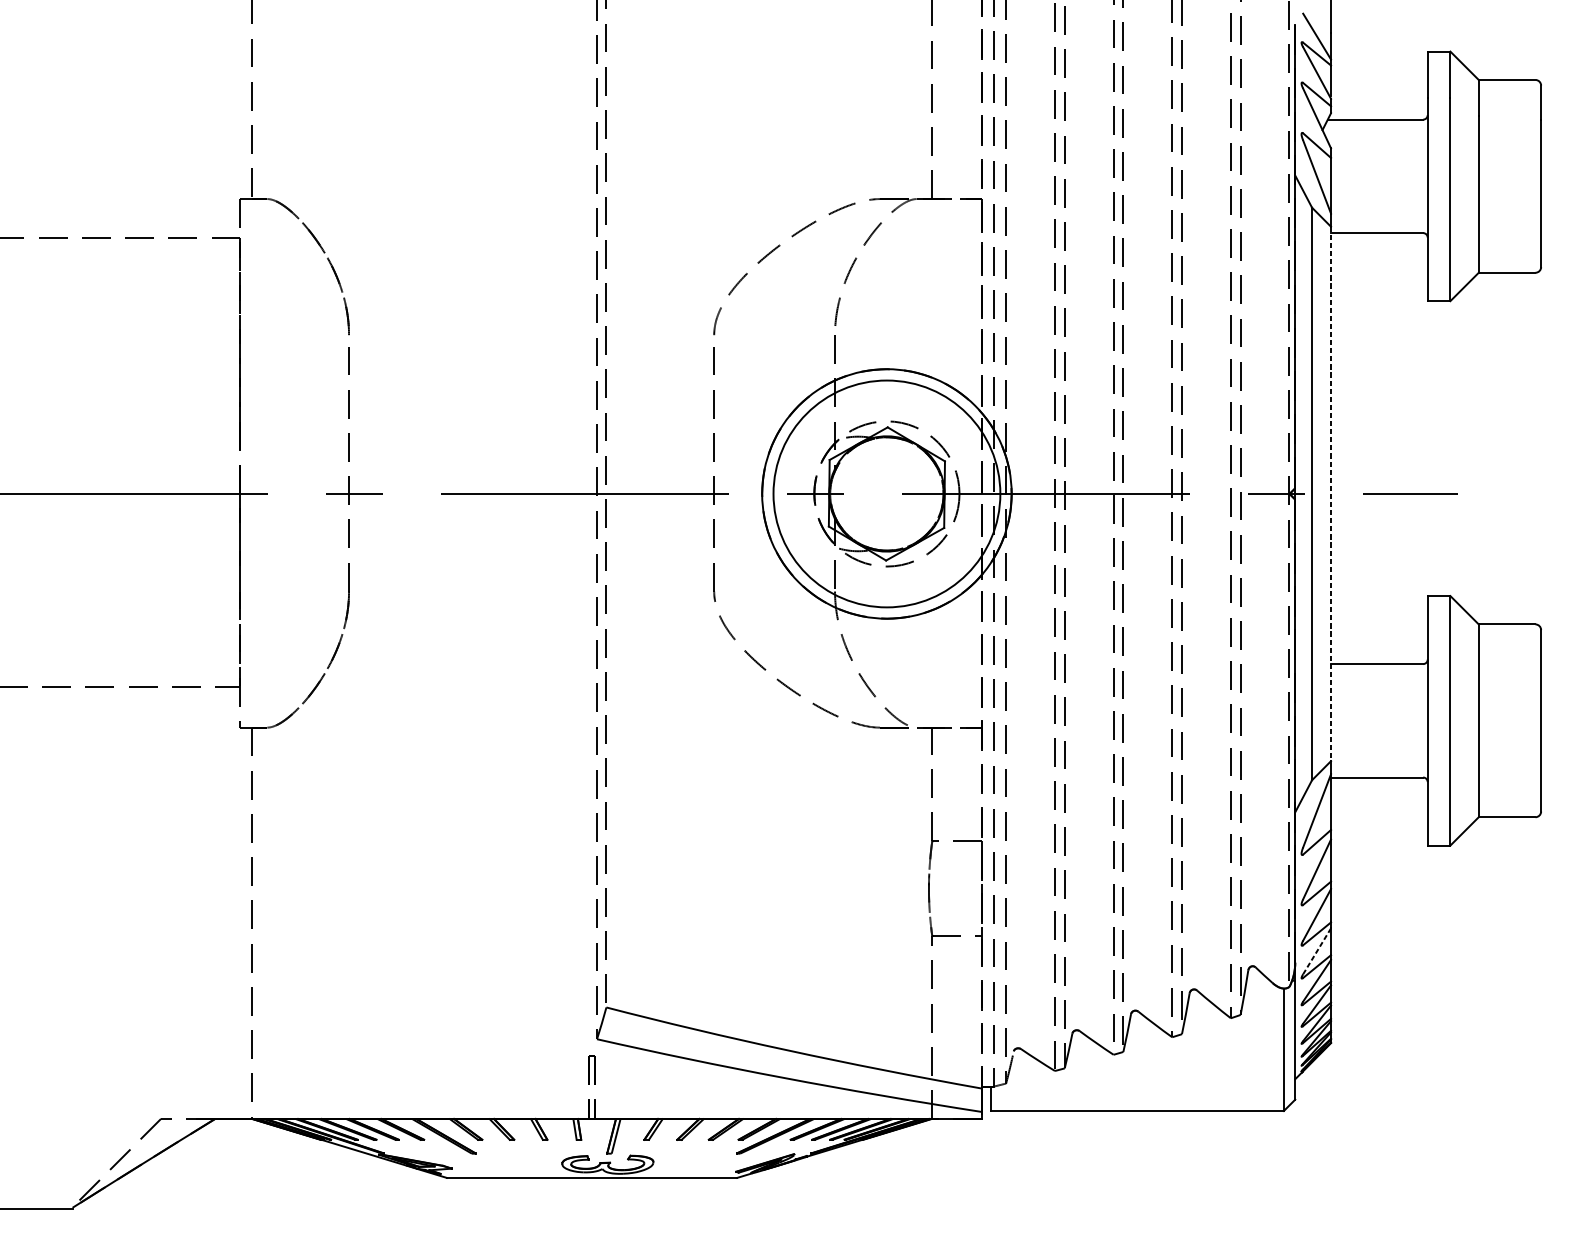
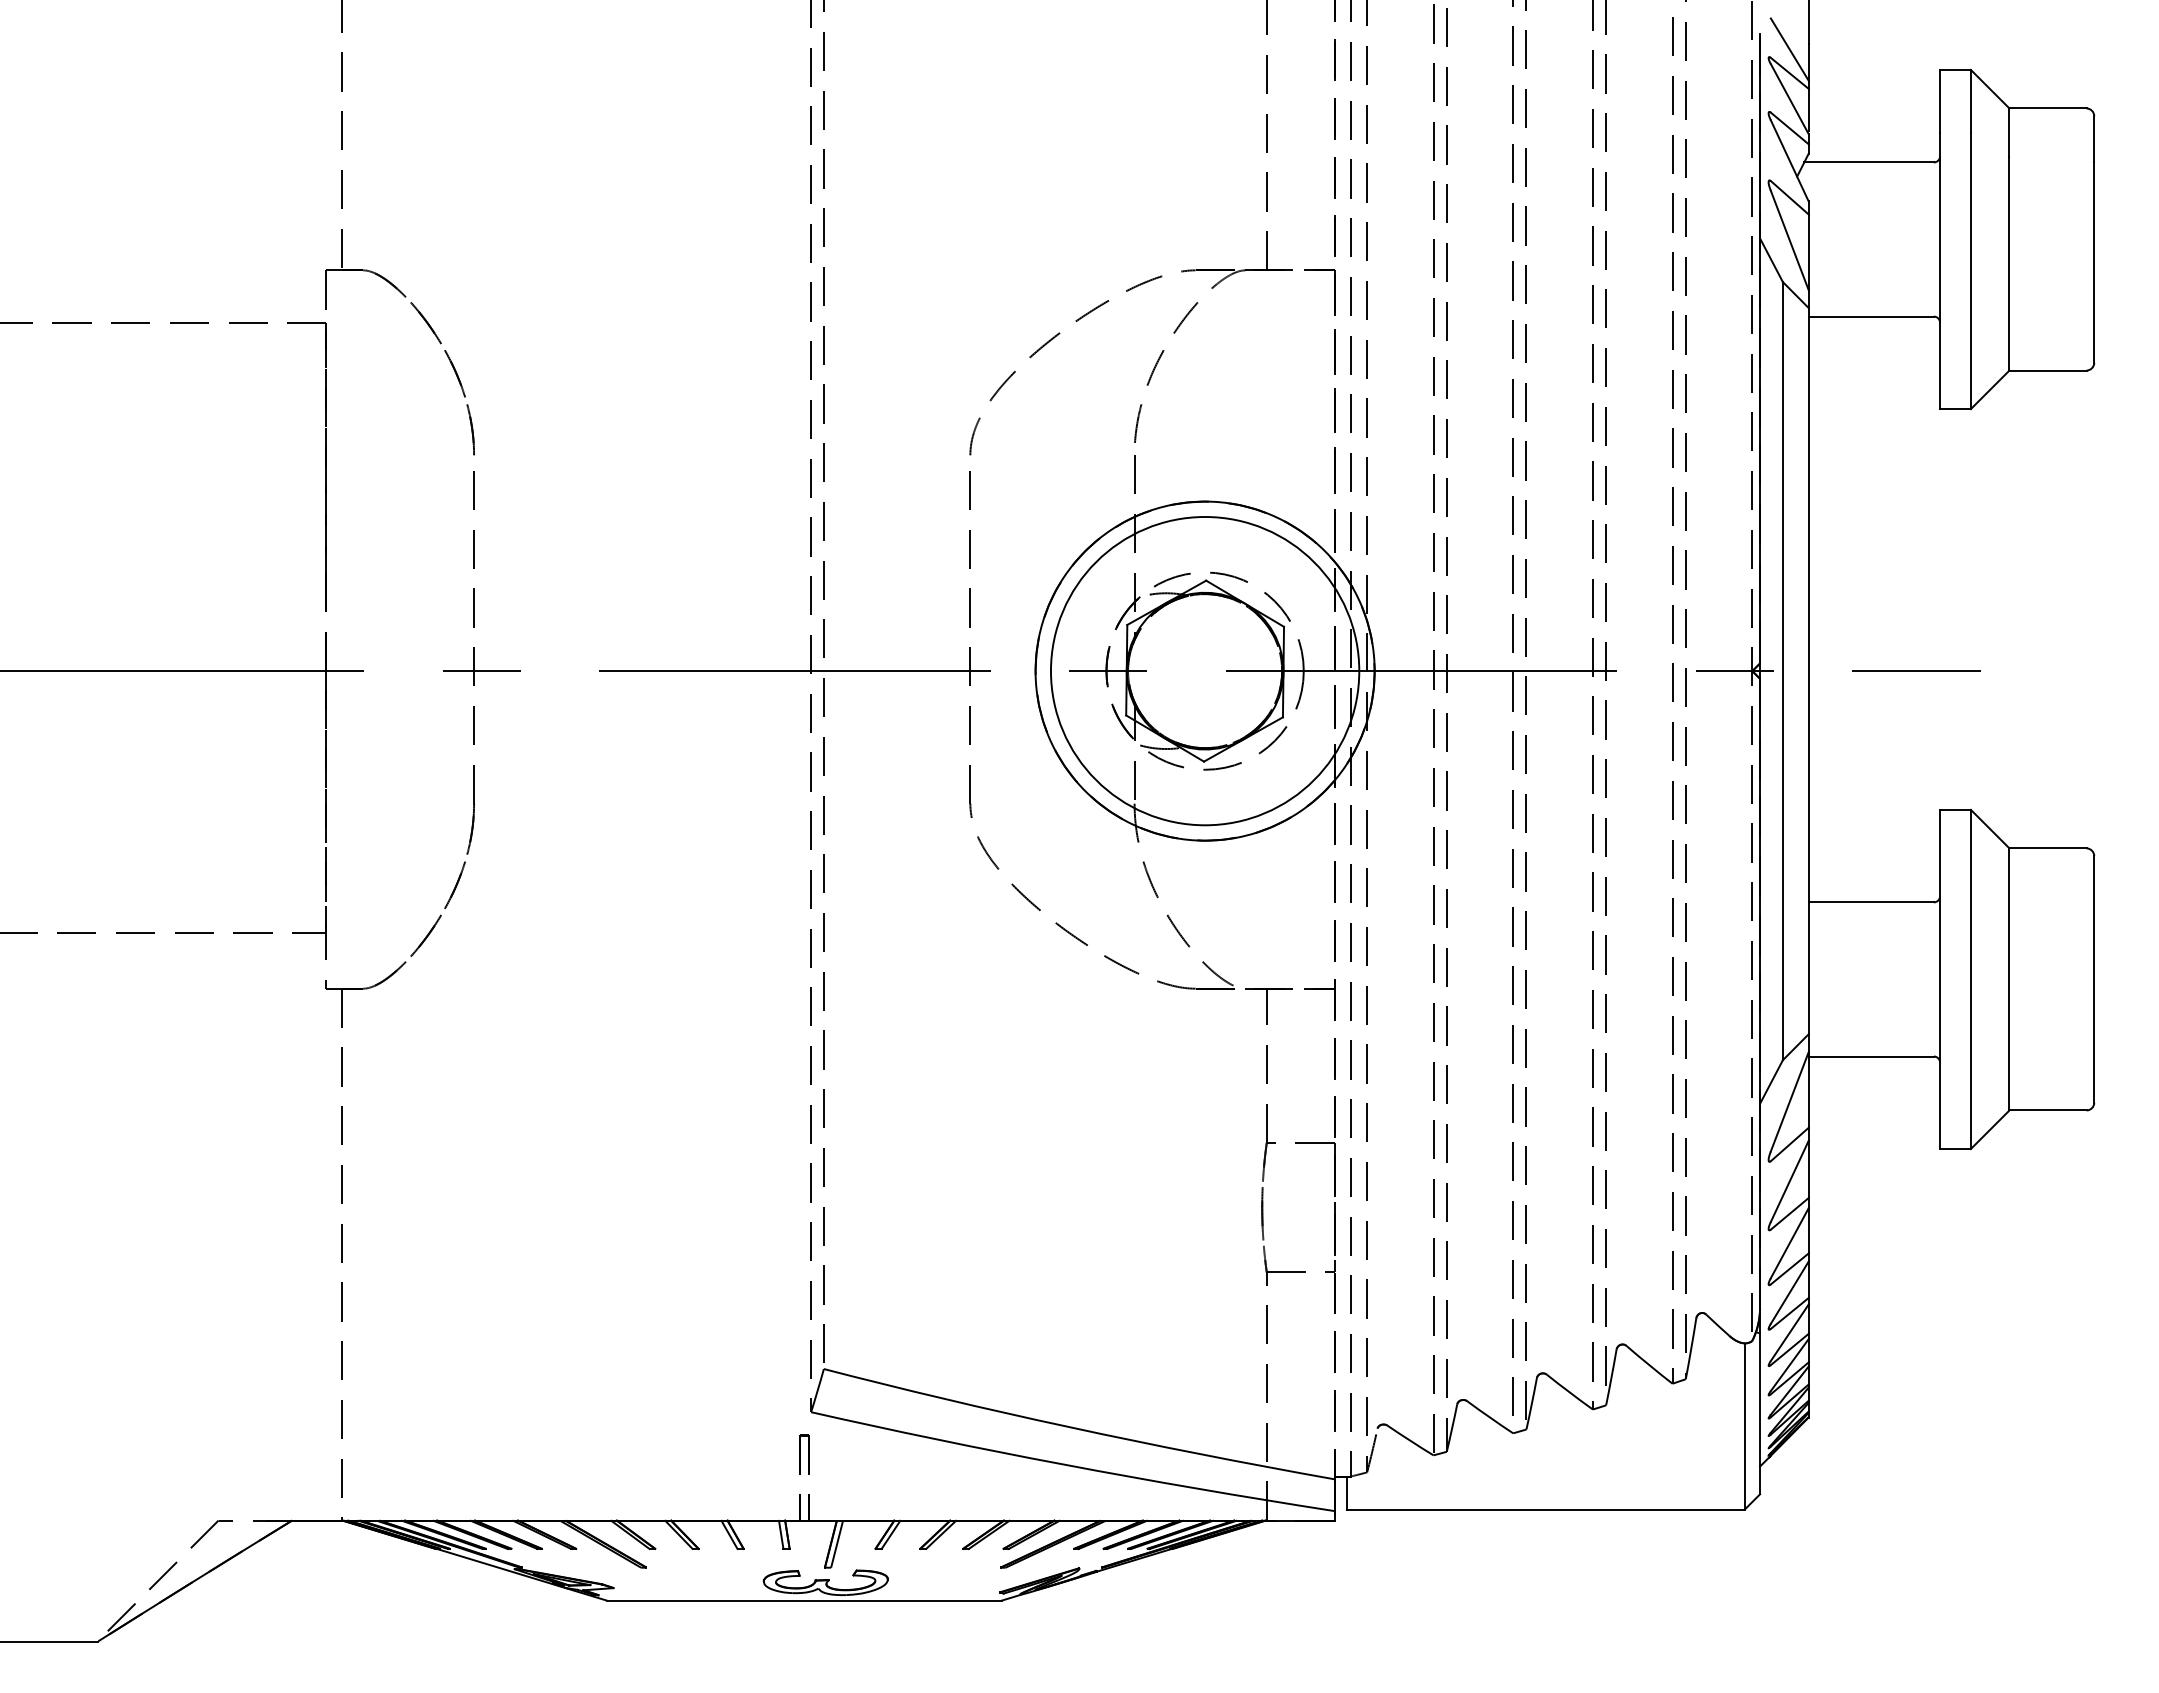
line: (1330, 494) -> (1808, 671), dashed -> solid
line: (1316, 951) -> (1789, 1293), dashed -> solid

